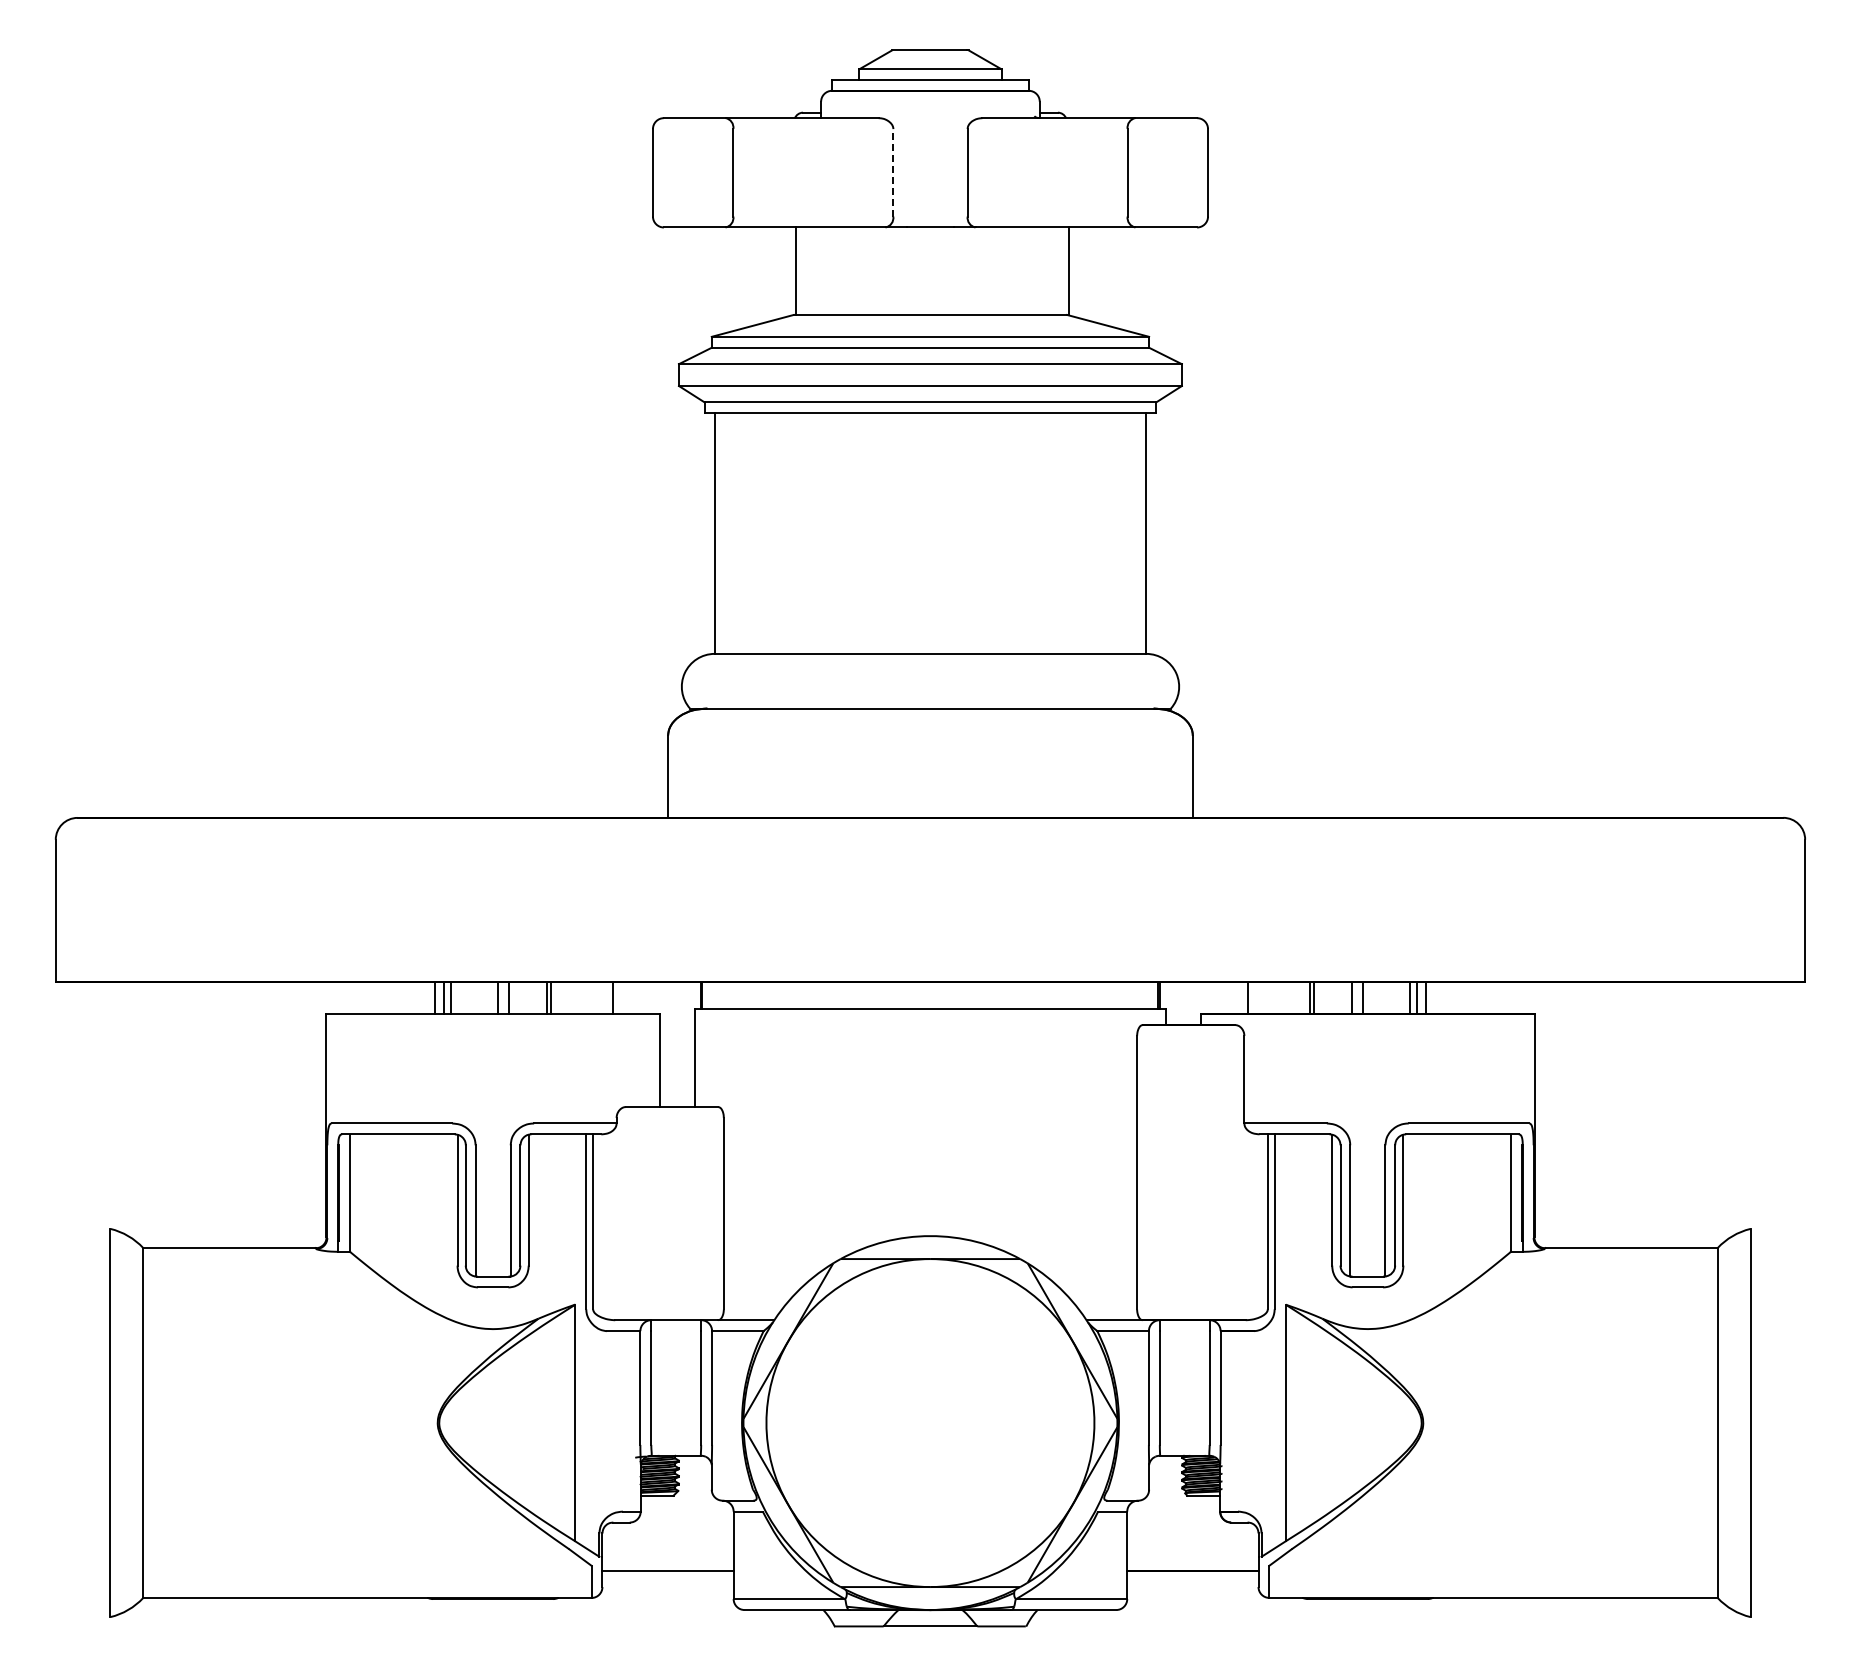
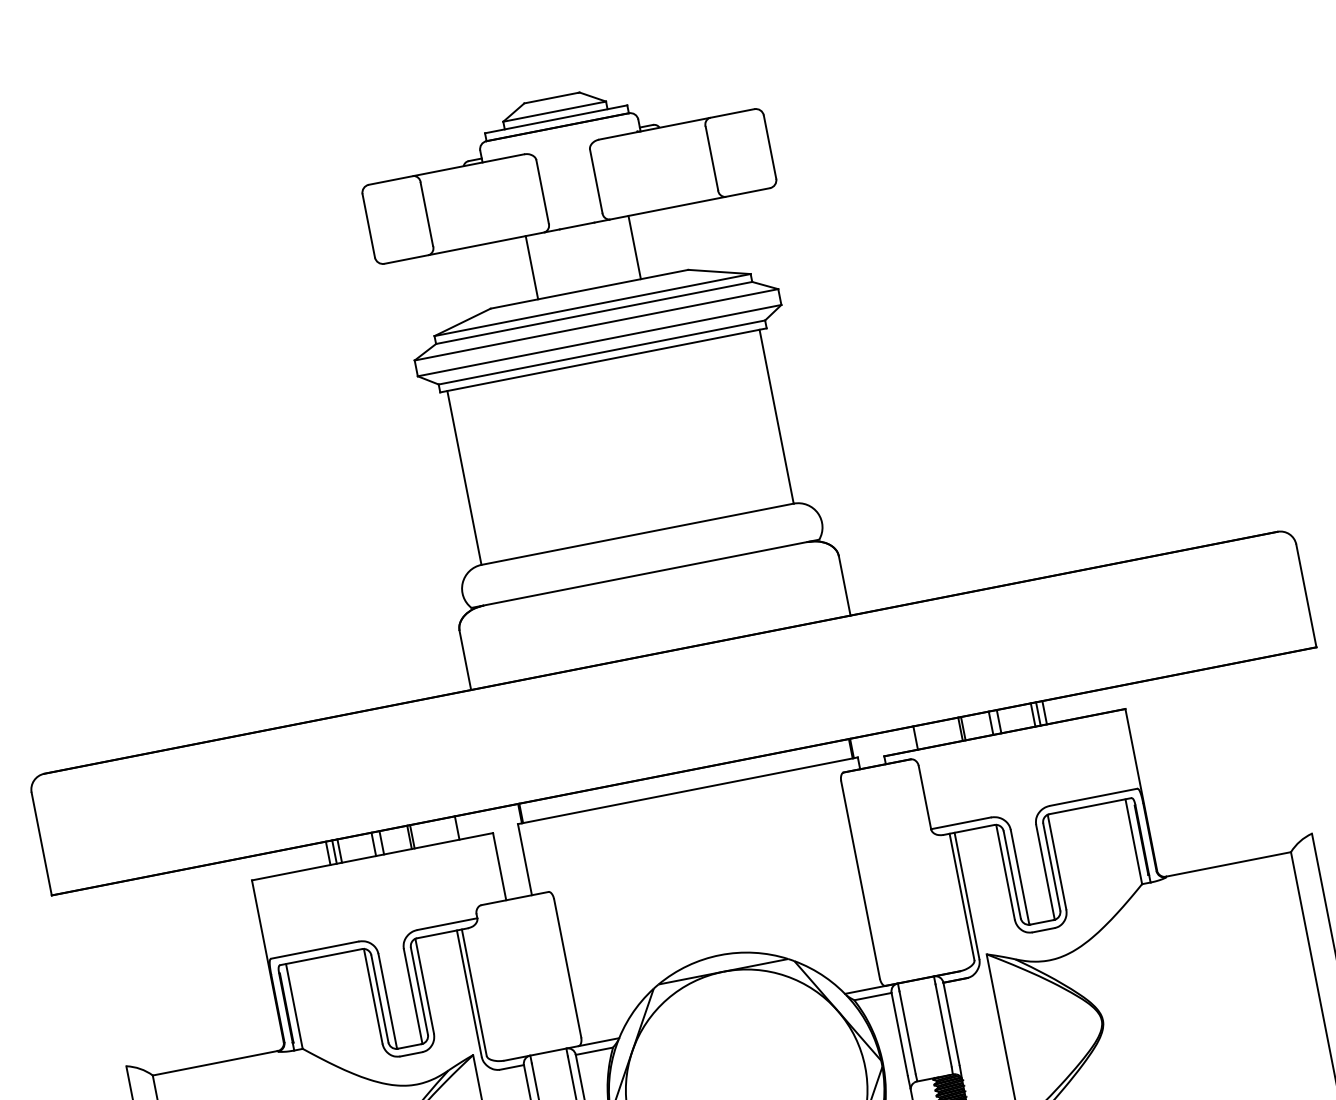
line: (893, 172) -> (542, 191), dashed -> solid
line: (796, 270) -> (531, 267), moved
line: (1068, 270) -> (634, 247), moved

